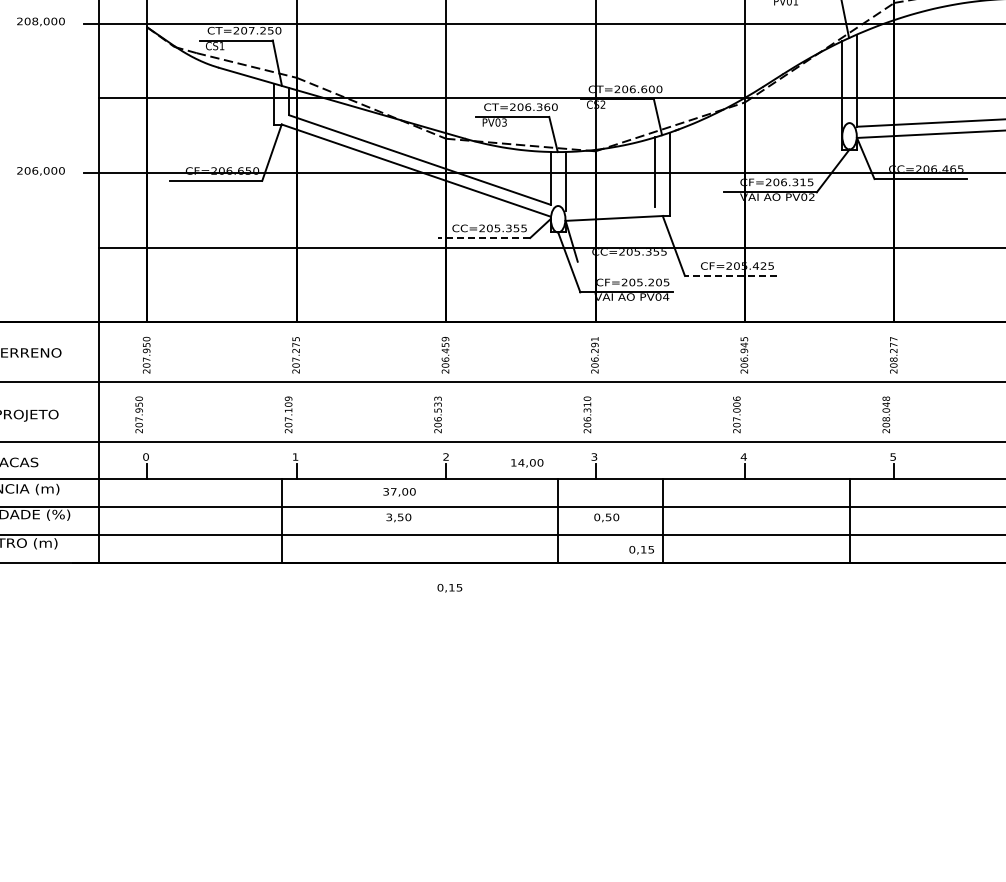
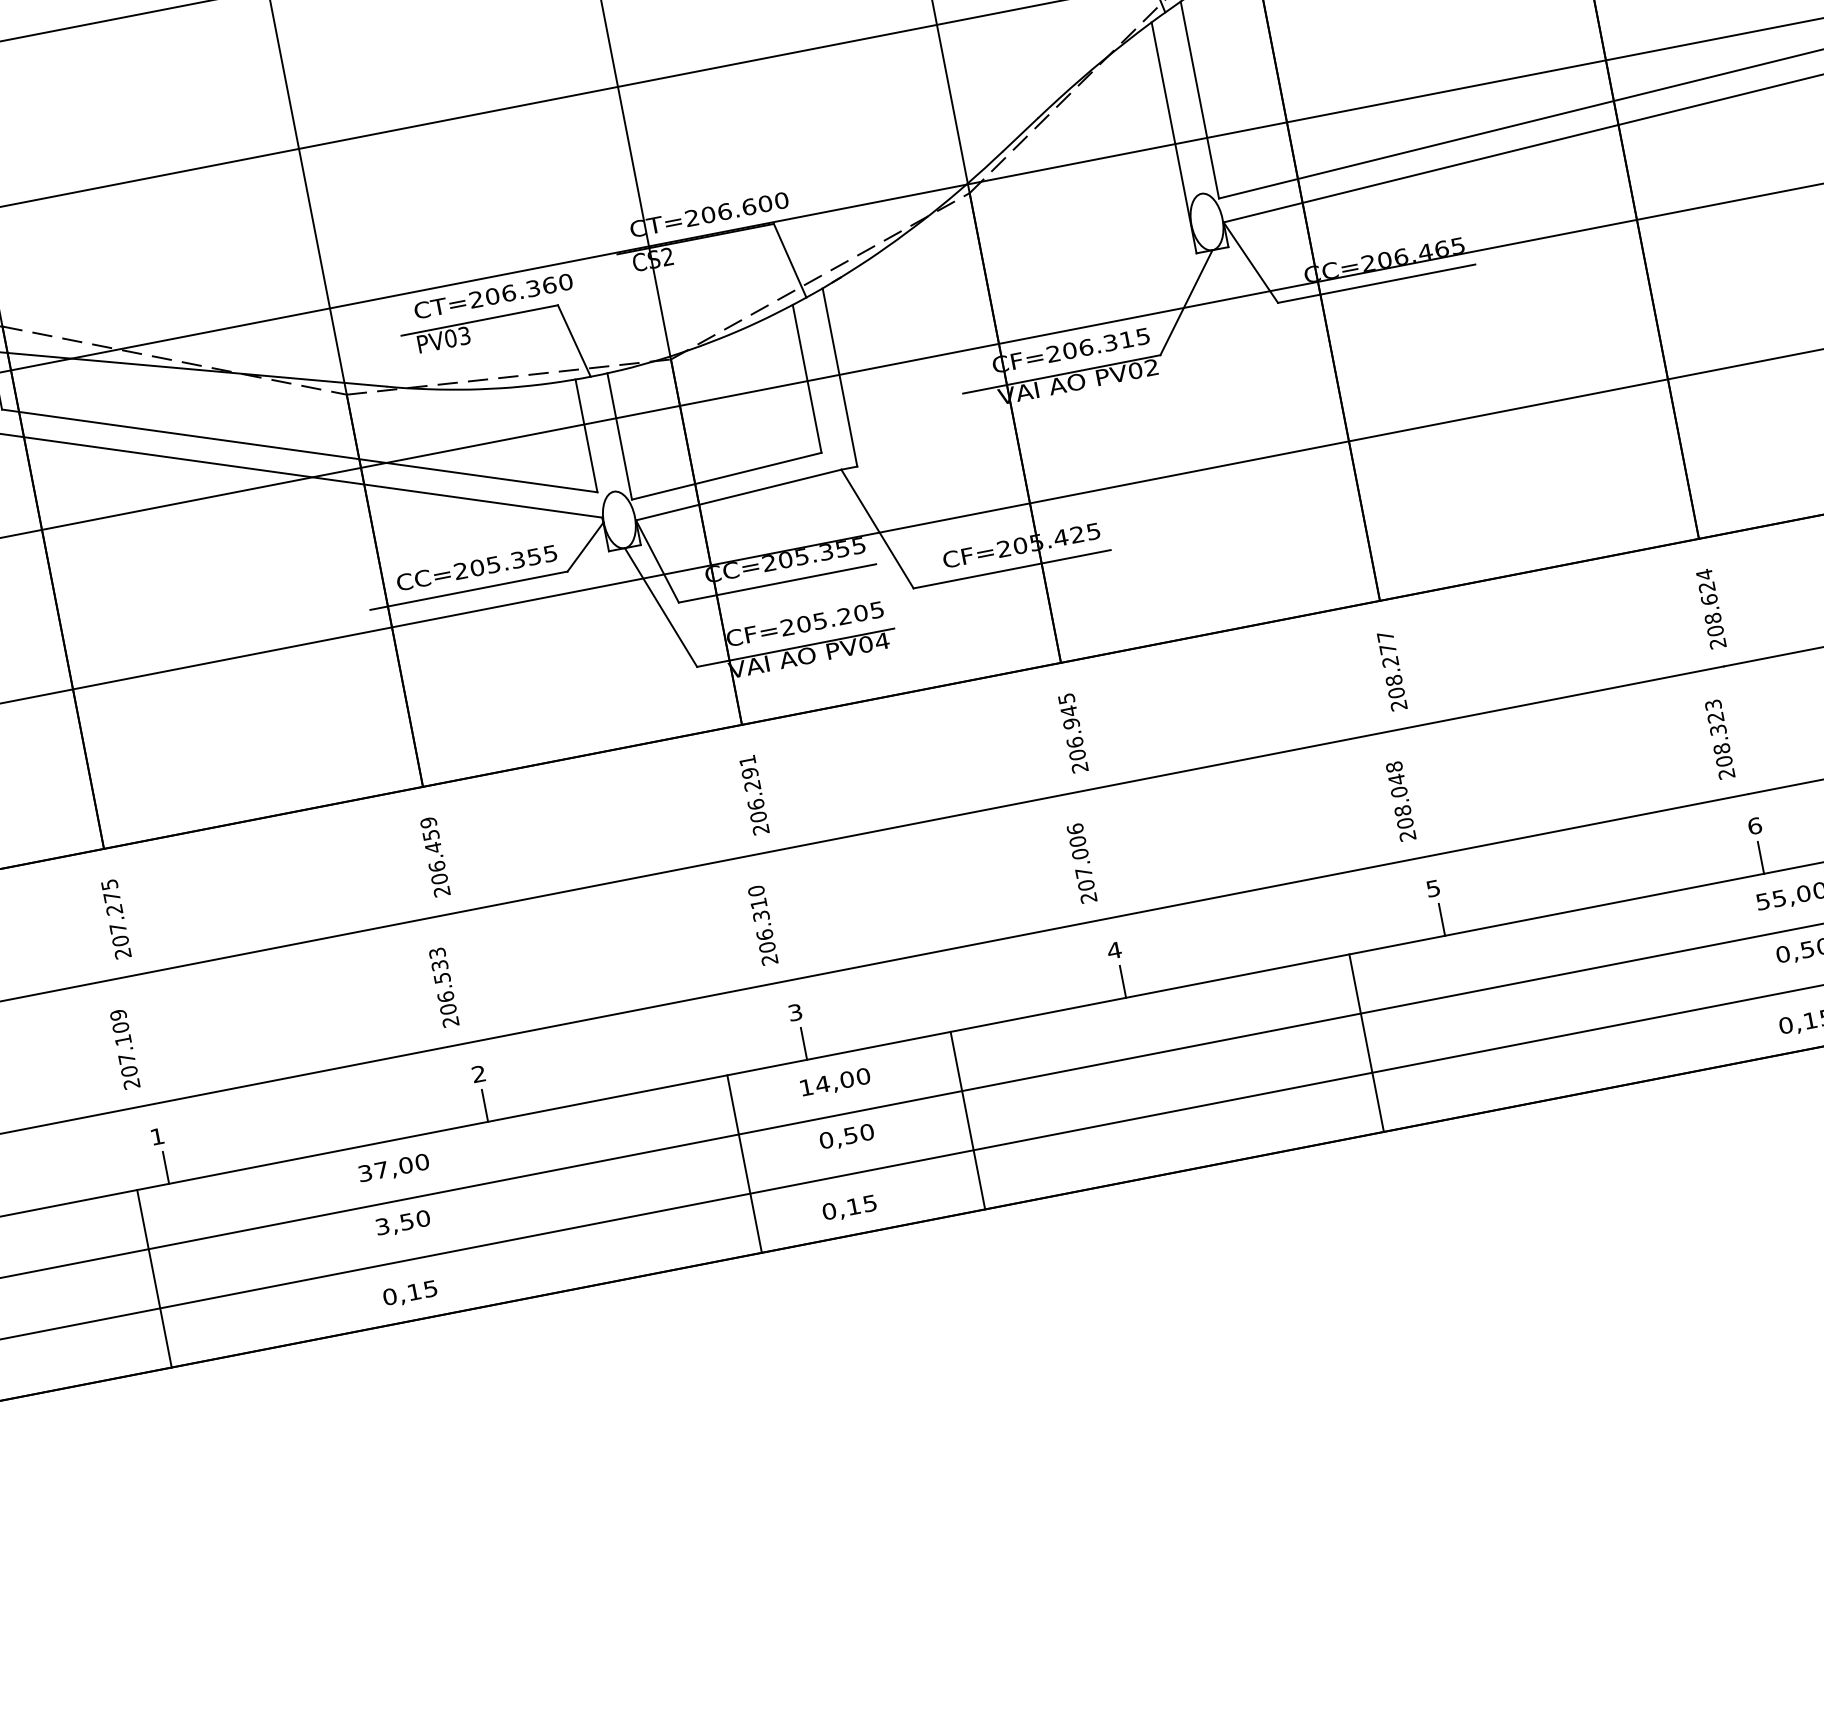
line: (610, 208) -> (726, 475), added
line: (483, 237) -> (467, 589), dashed -> solid
line: (623, 261) -> (776, 583), added
line: (730, 275) -> (1010, 568), dashed -> solid
text: (527, 463) -> (835, 1083), moved
text: (641, 550) -> (849, 1209), moved
text: (449, 588) -> (409, 1294), moved

